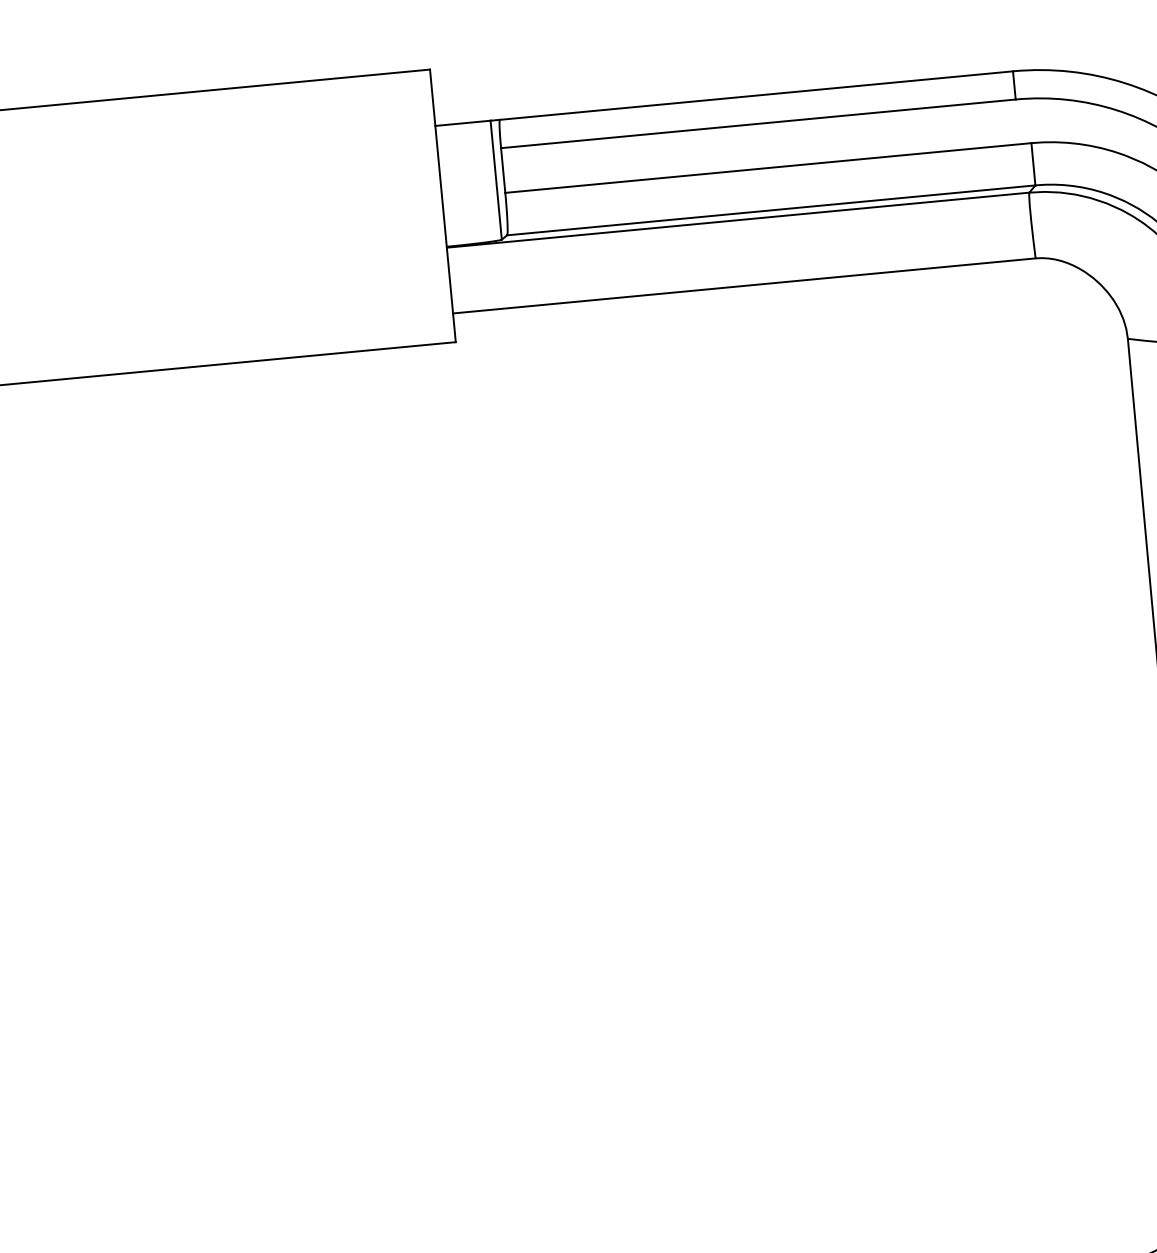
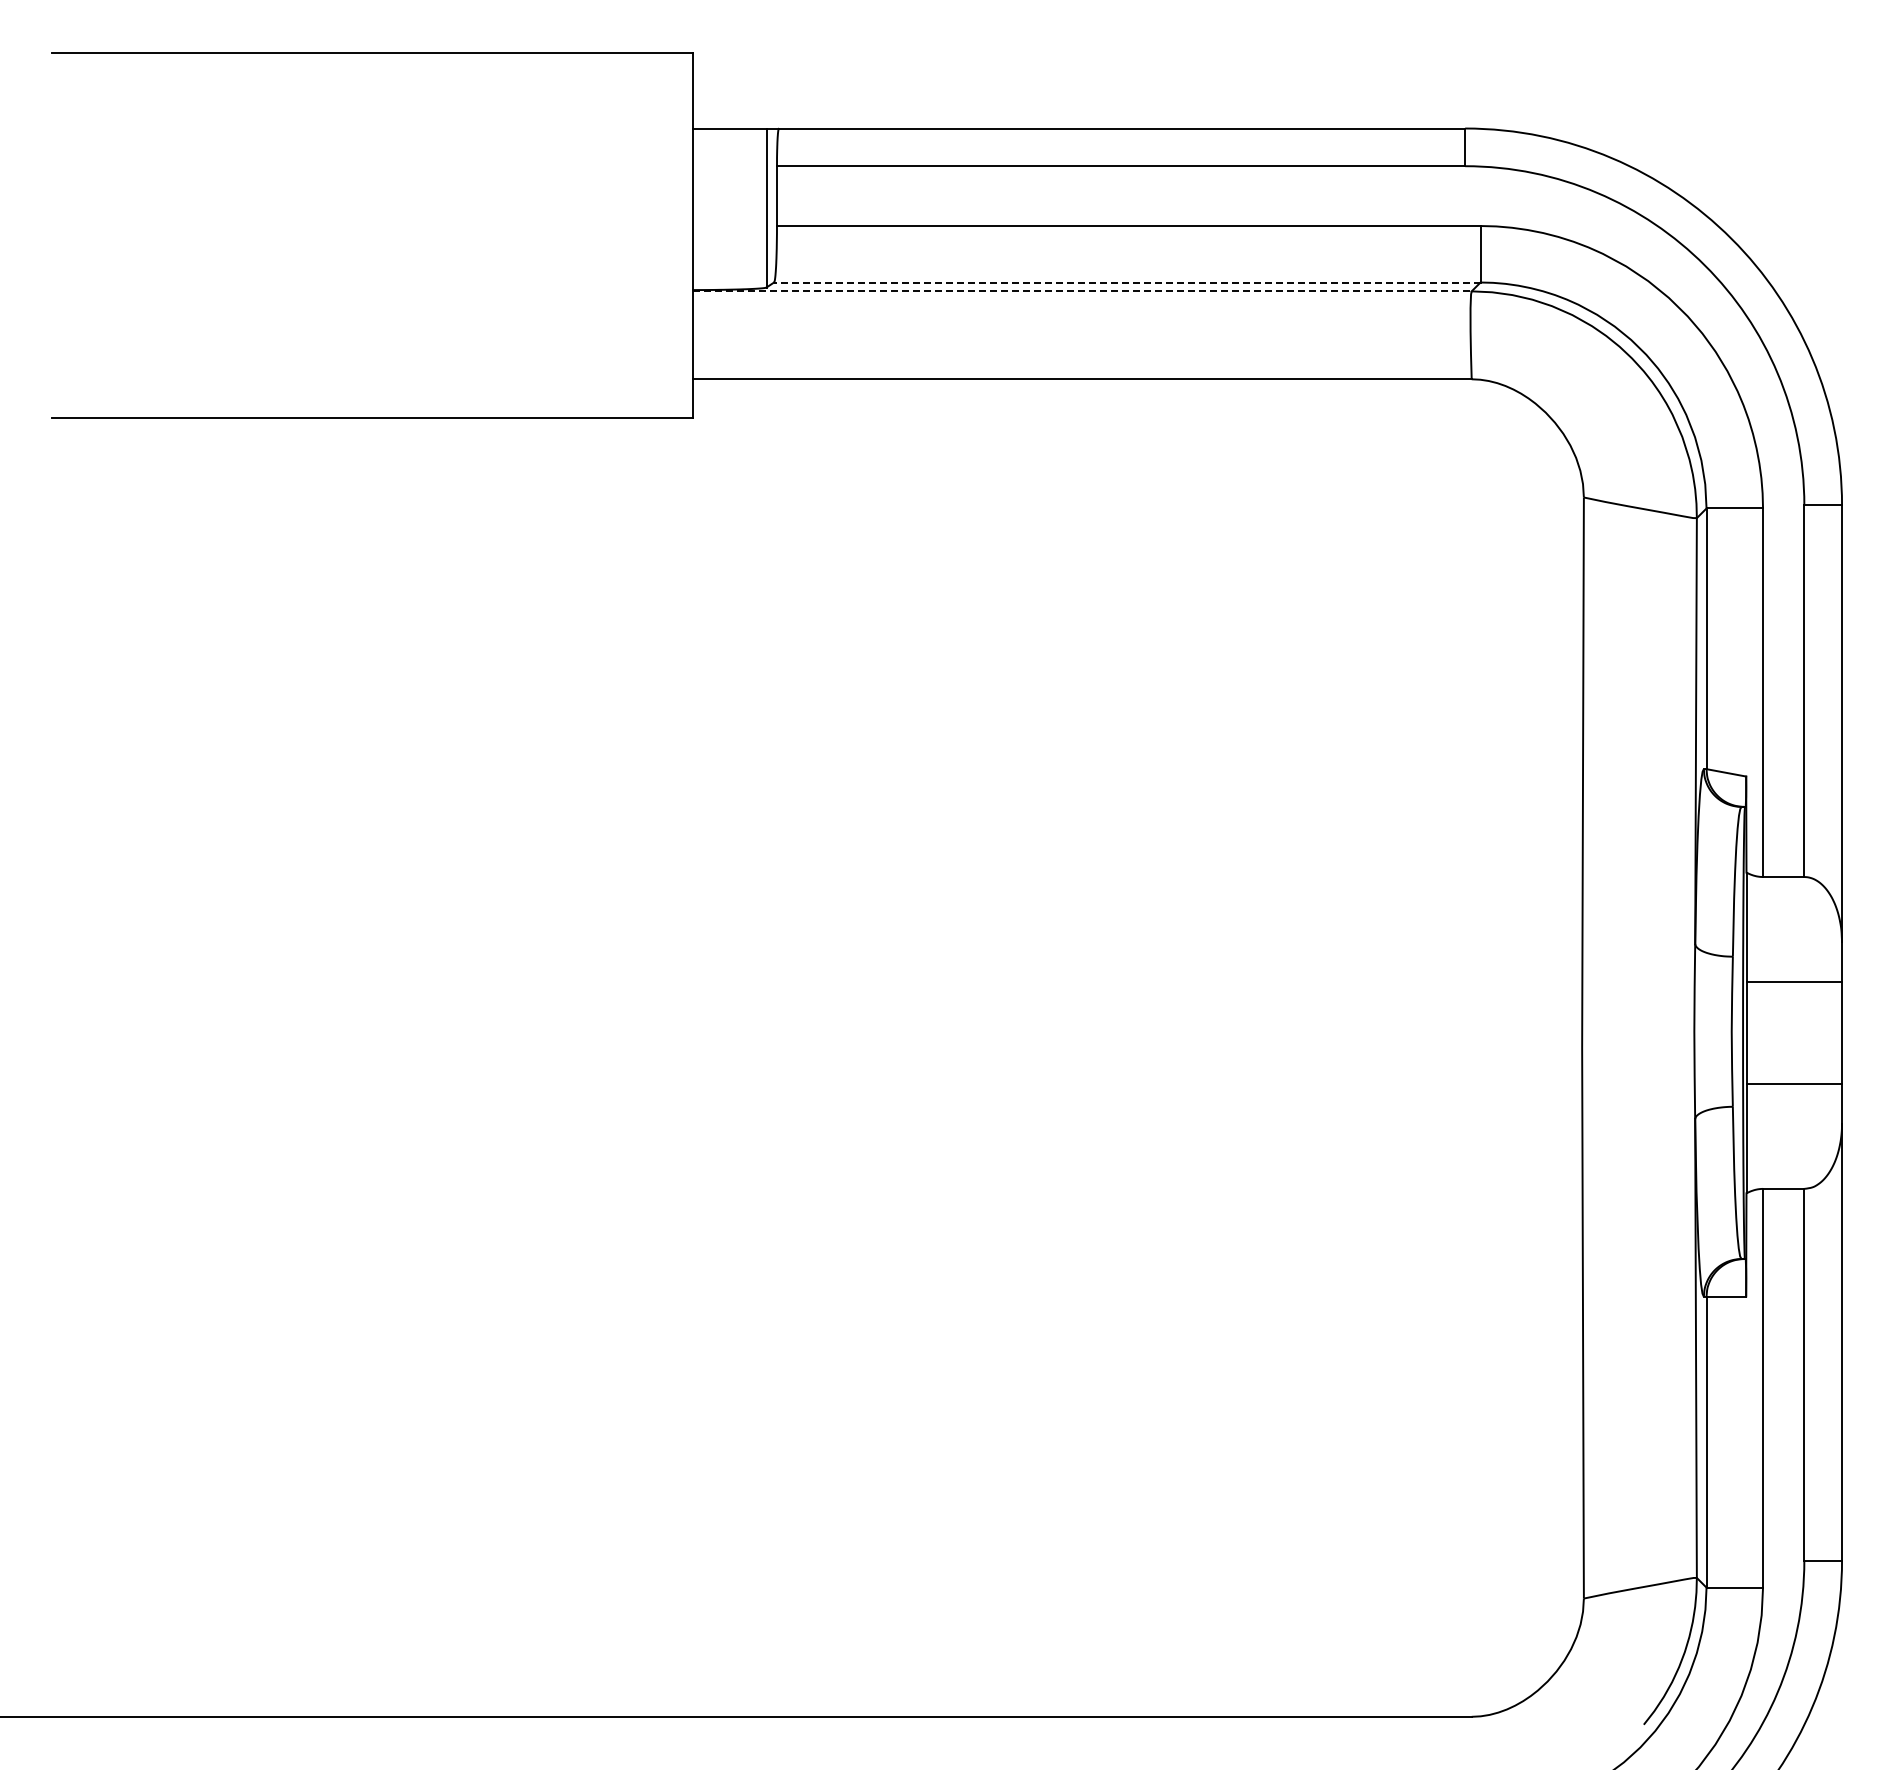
line: (770, 210) -> (1126, 282), solid -> dashed
line: (738, 220) -> (1082, 291), solid -> dashed

